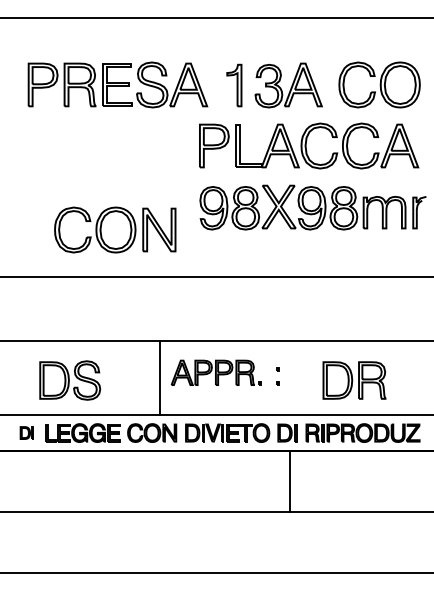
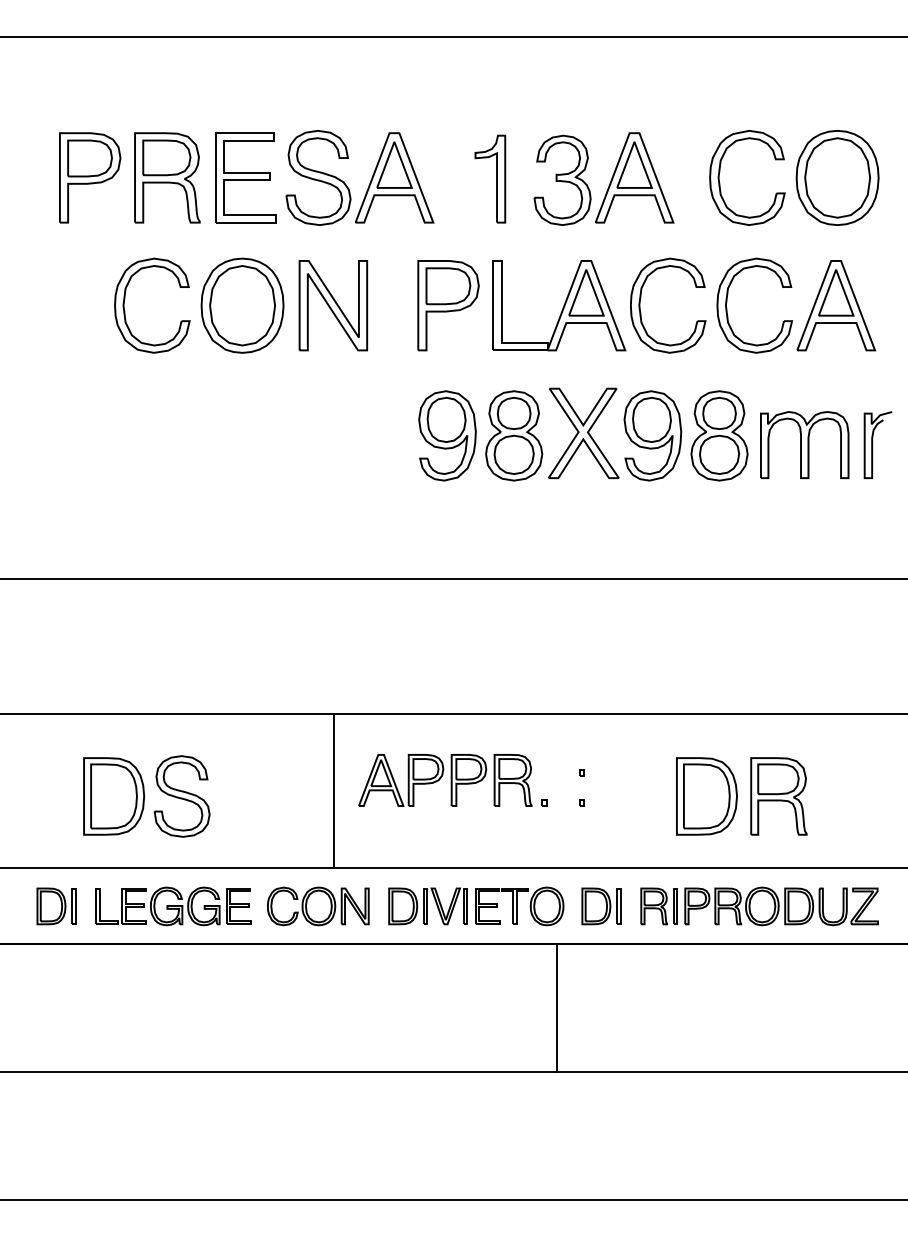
part: (115, 229) -> (241, 304), moved
part: (26, 432) -> (55, 905), size x1.43
line: (290, 481) -> (557, 1007), moved

